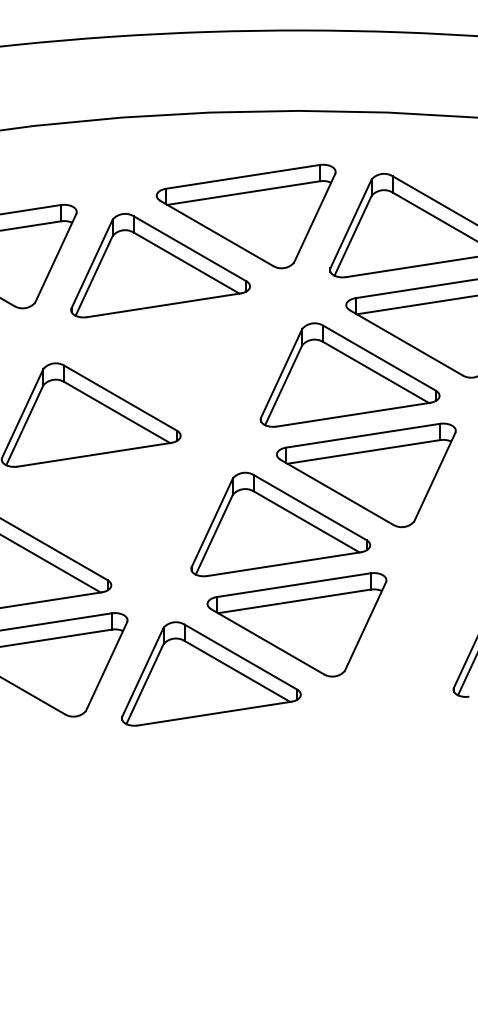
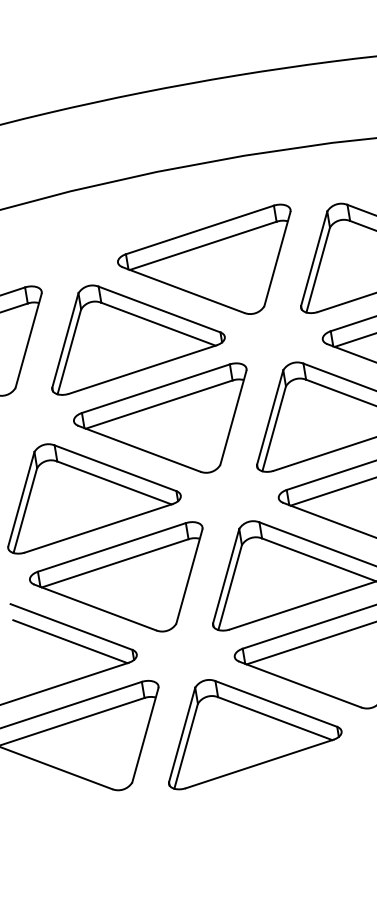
part: (176, 365) -> (165, 426), added
part: (107, 515) -> (121, 586), added

